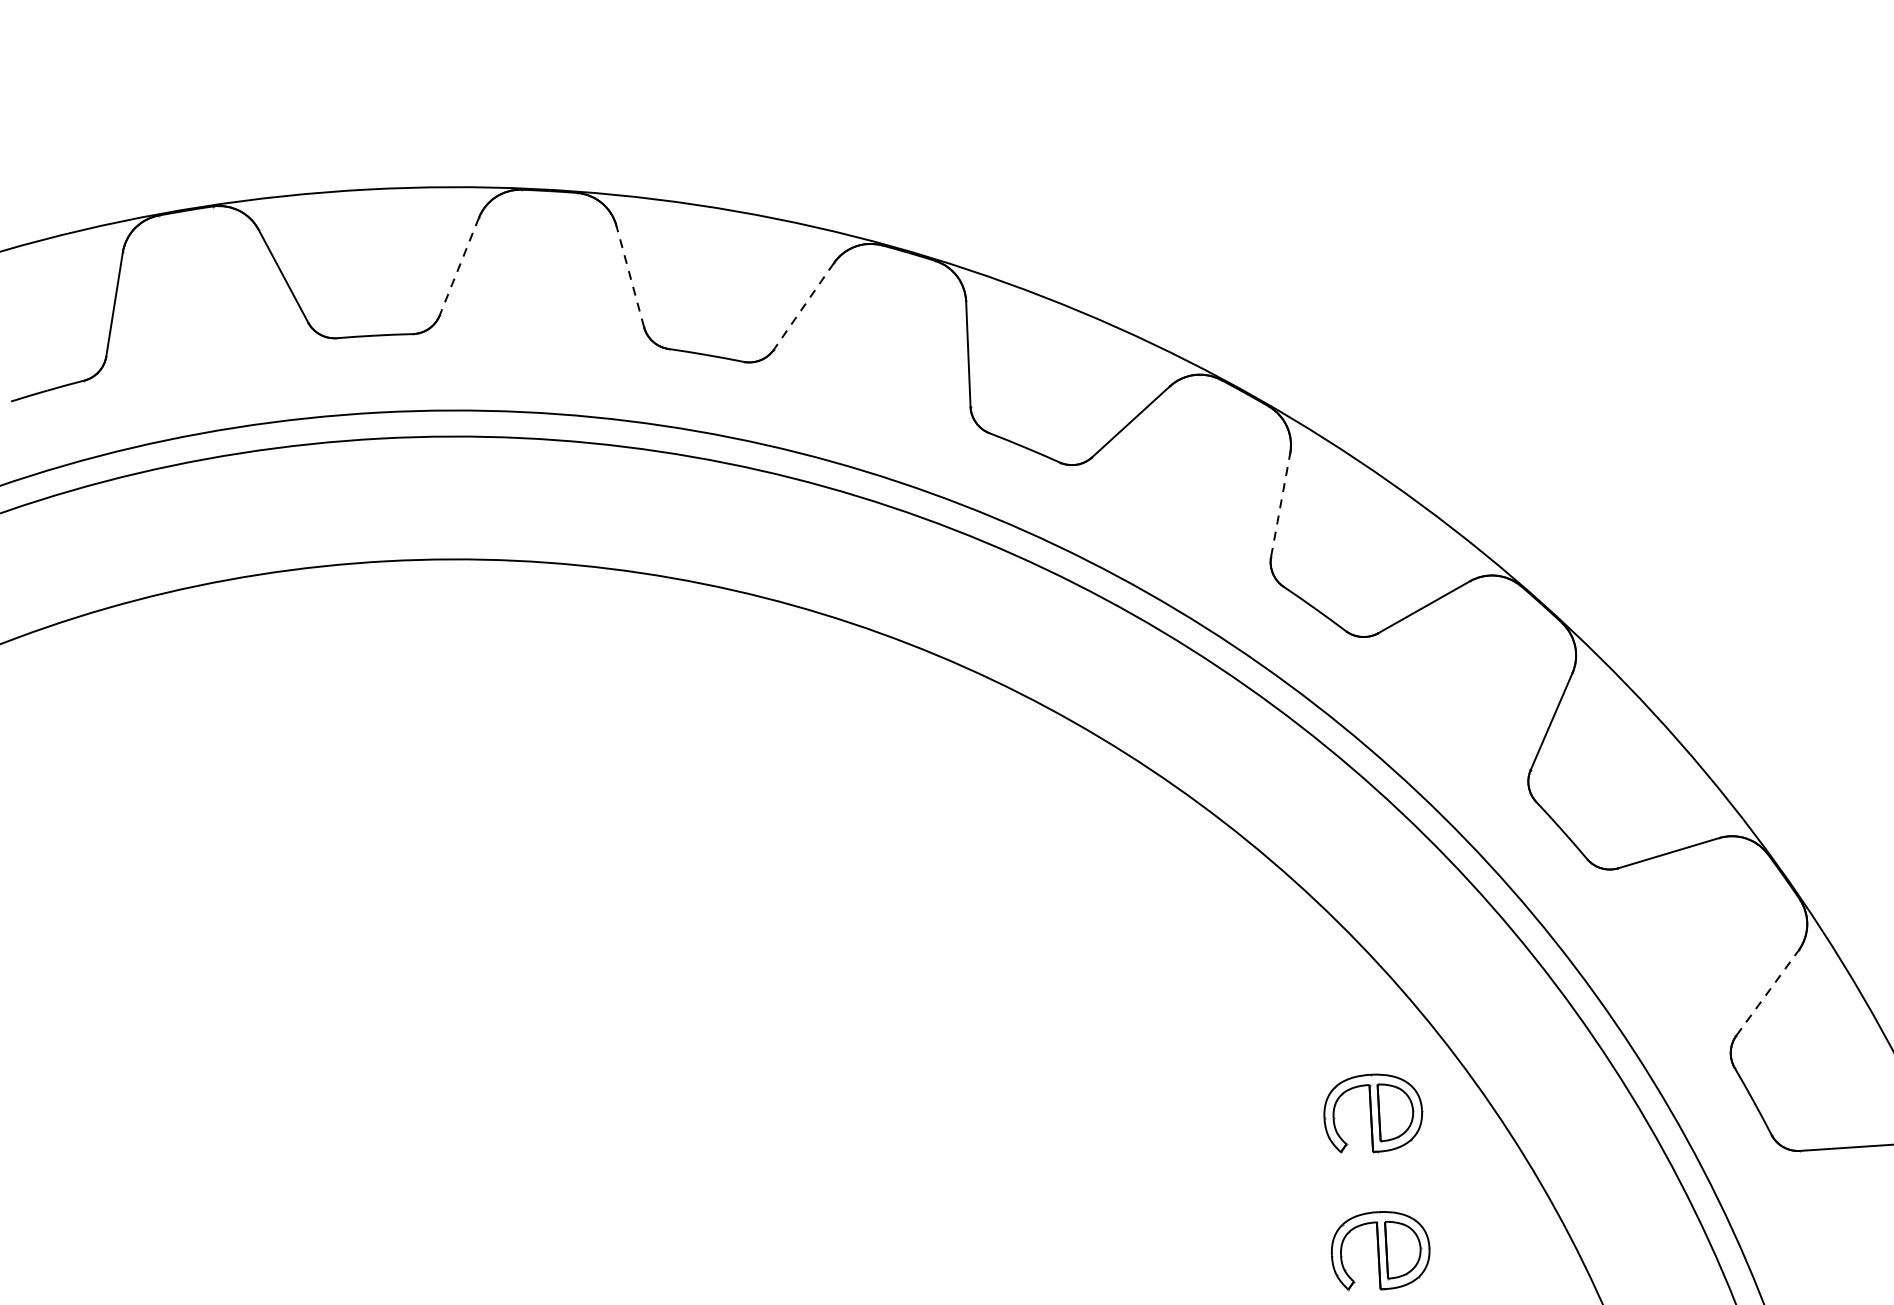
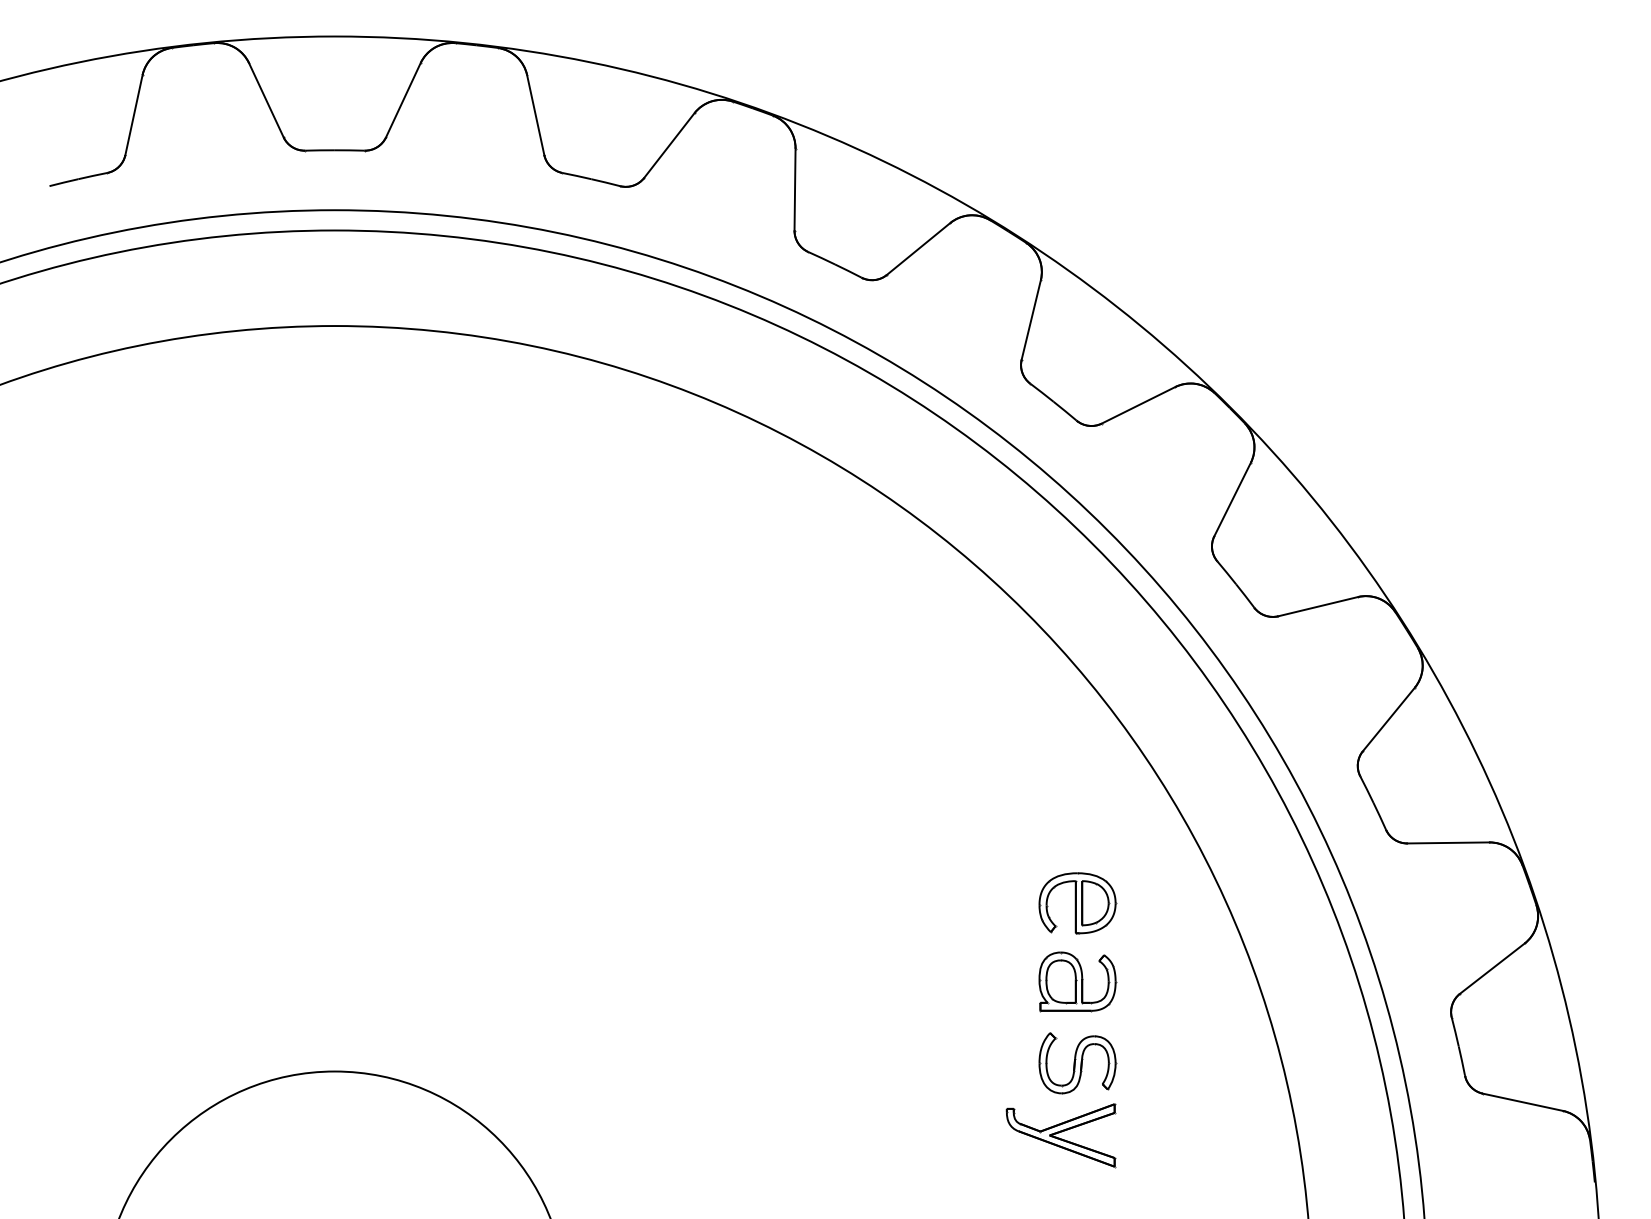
line: (459, 266) -> (403, 100), dashed -> solid
line: (630, 277) -> (535, 115), dashed -> solid
line: (804, 306) -> (669, 145), dashed -> solid
line: (1280, 504) -> (1031, 319), dashed -> solid
line: (1767, 993) -> (1388, 719), dashed -> solid
part: (1373, 1113) -> (1077, 796), removed

